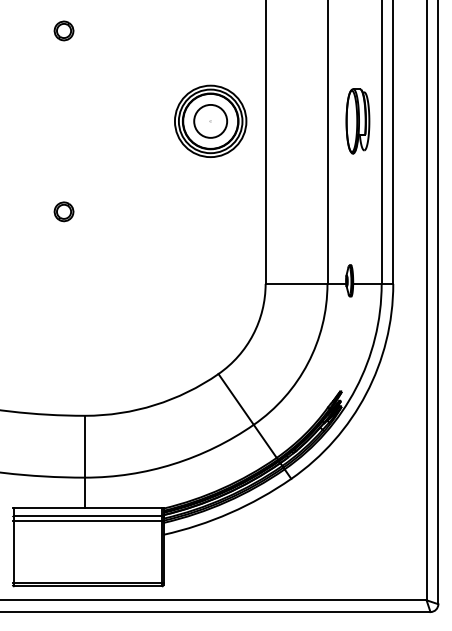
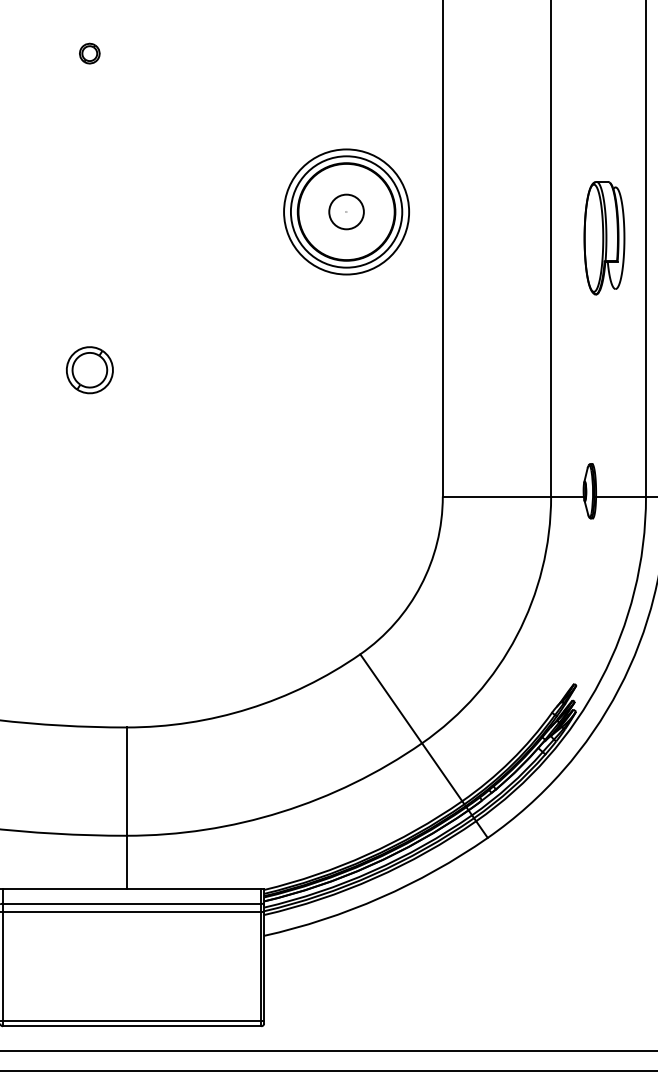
part: (63, 30) -> (88, 52), size x0.6
circle: (210, 120) -> (346, 210), size x0.6
part: (357, 121) -> (603, 238), moved
part: (63, 211) -> (88, 369), size x1.4

